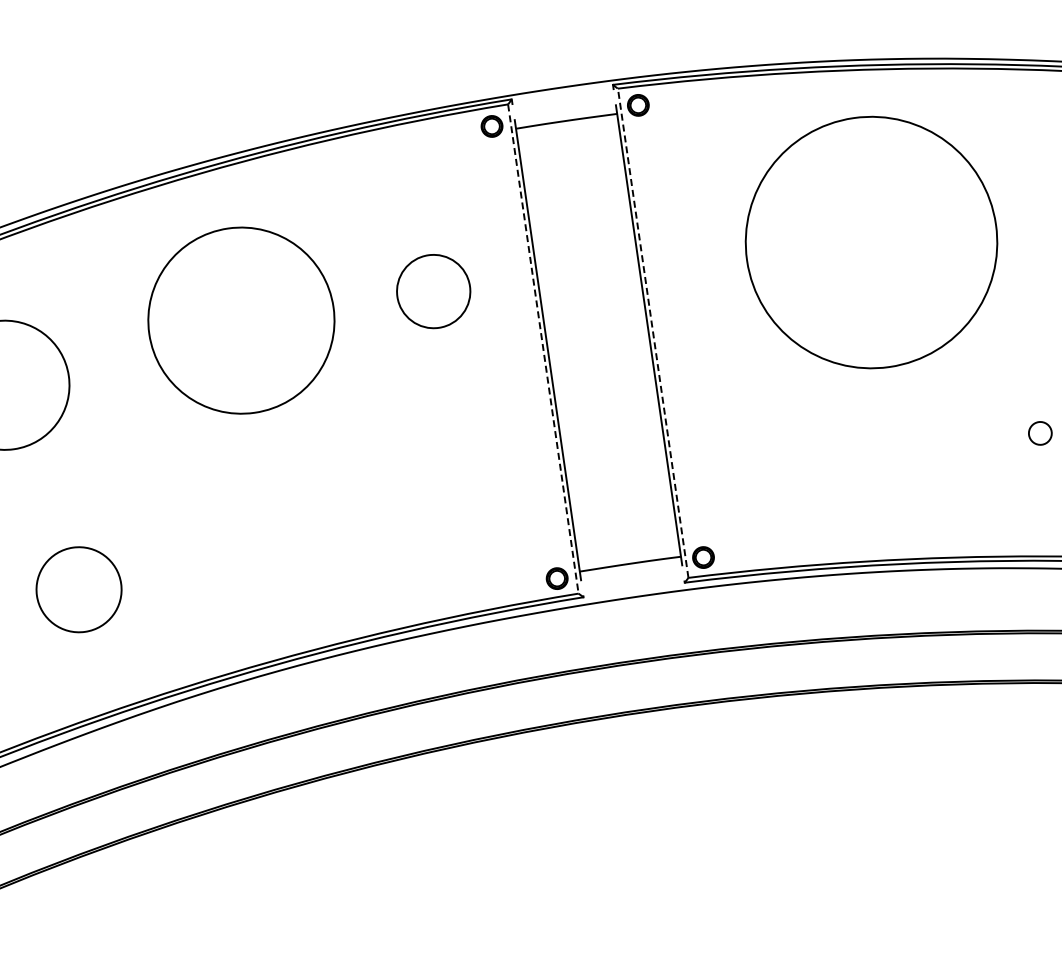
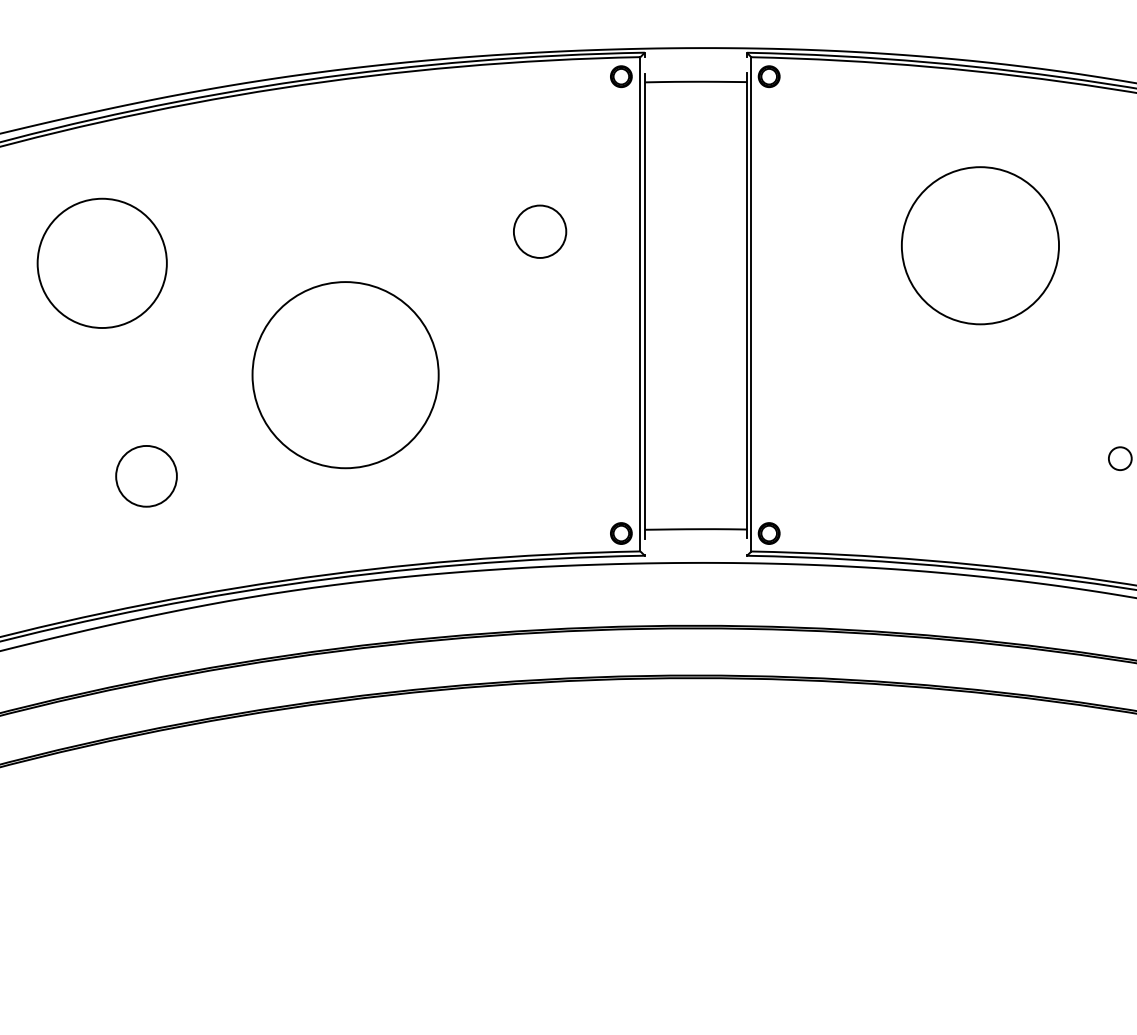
circle: (871, 242) -> (980, 245), size x0.62
circle: (433, 291) -> (539, 231), size x0.71
circle: (241, 321) -> (345, 375), moved
line: (653, 332) -> (751, 303), dashed -> solid
line: (543, 349) -> (640, 304), dashed -> solid
circle: (78, 588) -> (146, 475), size x0.71

